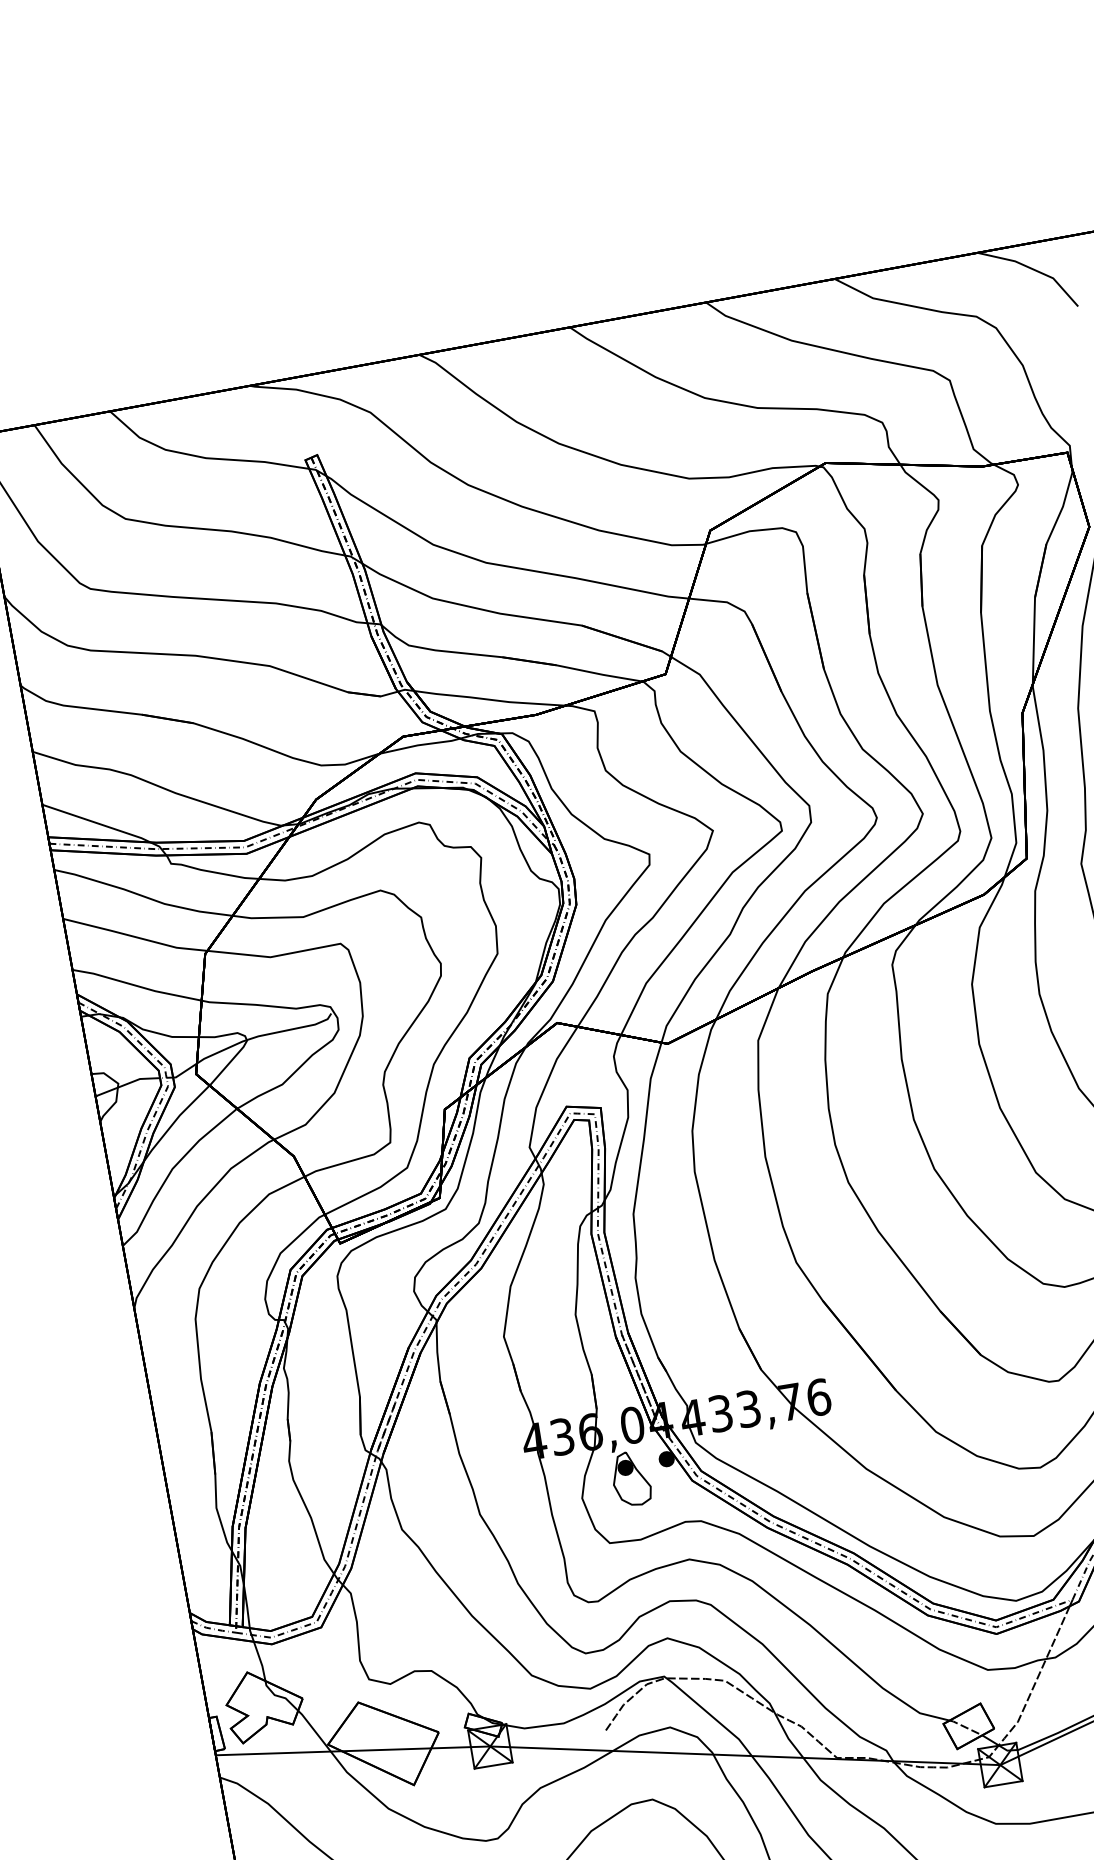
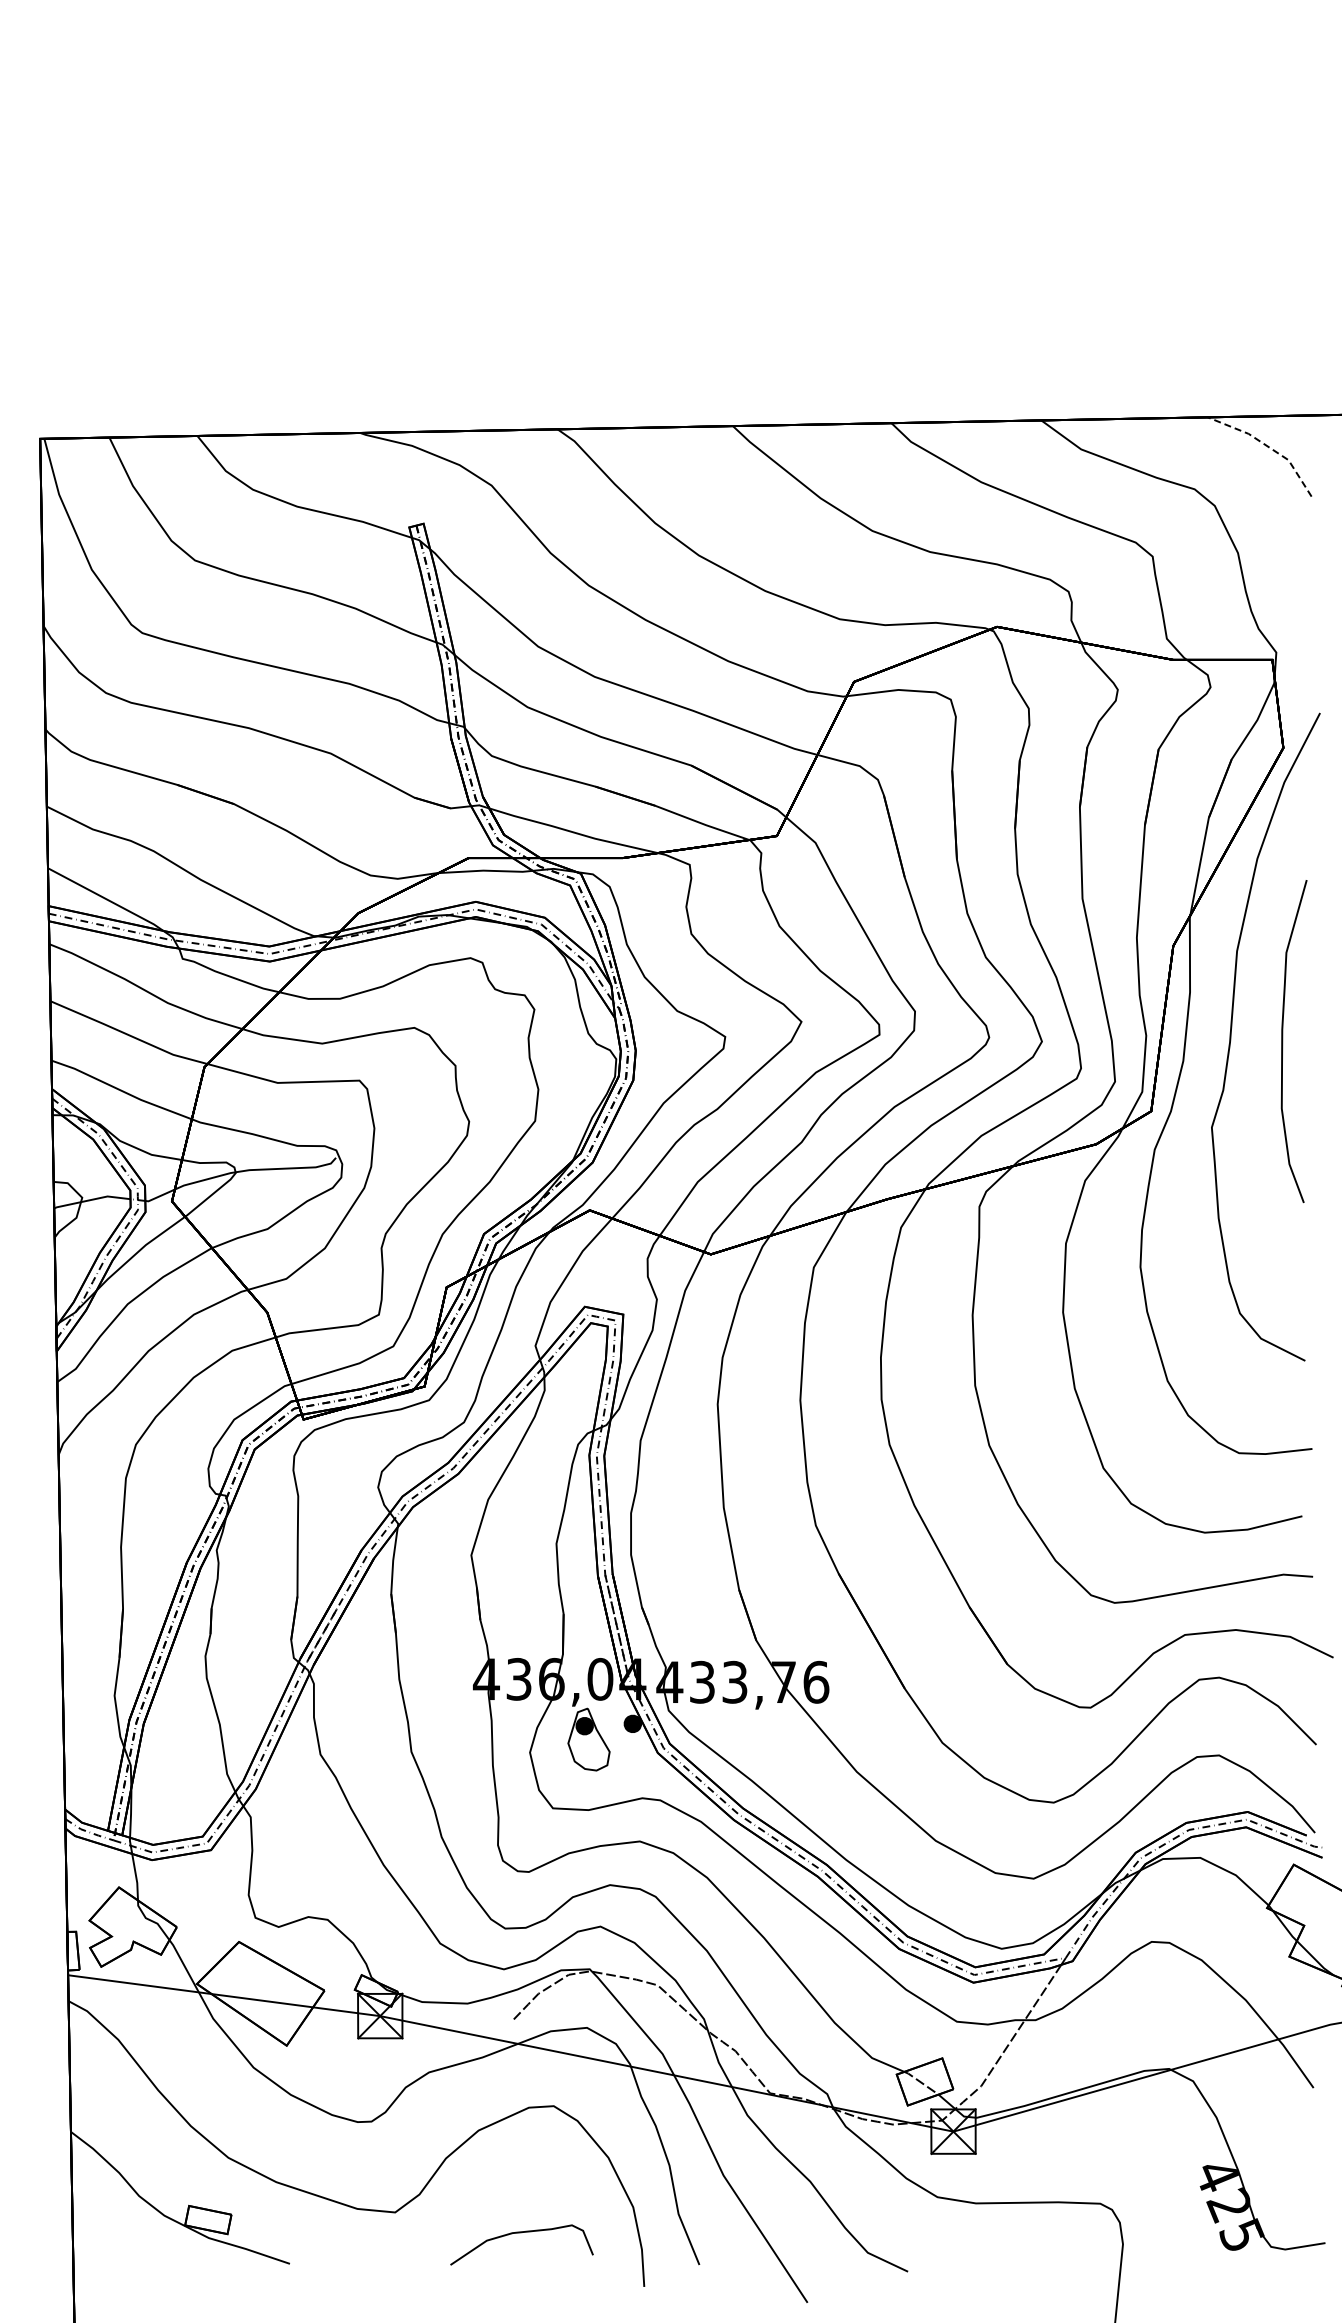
line: (1033, 269) -> (1267, 446), solid -> dashed

